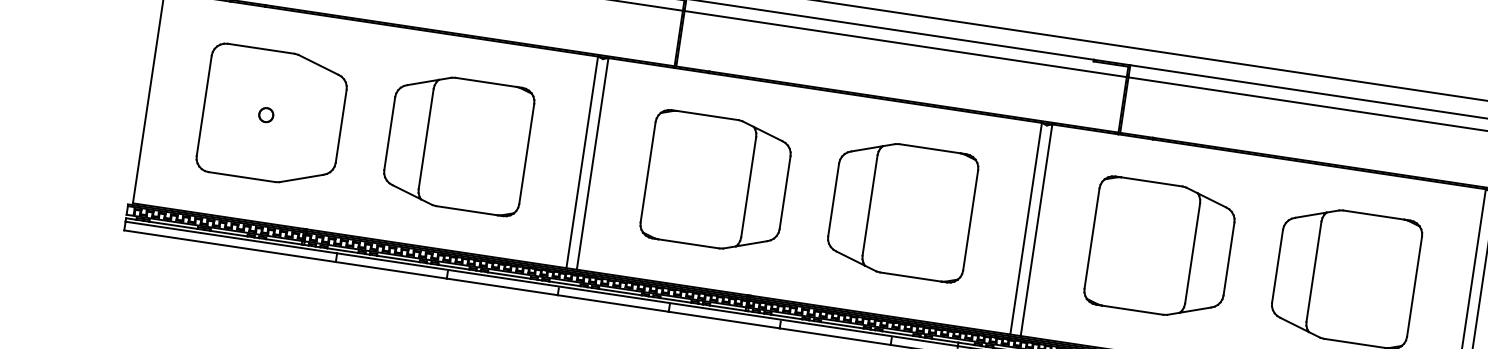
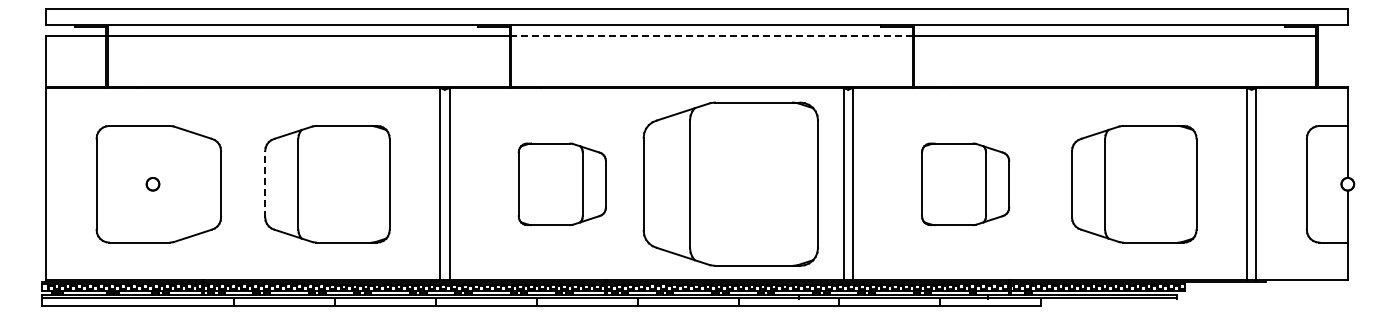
line: (905, 44) -> (711, 36), solid -> dashed
line: (390, 132) -> (265, 183), solid -> dashed
part: (716, 182) -> (562, 184), size x0.7
part: (901, 210) -> (730, 184), size x1.4
part: (1160, 248) -> (965, 184), size x0.7

